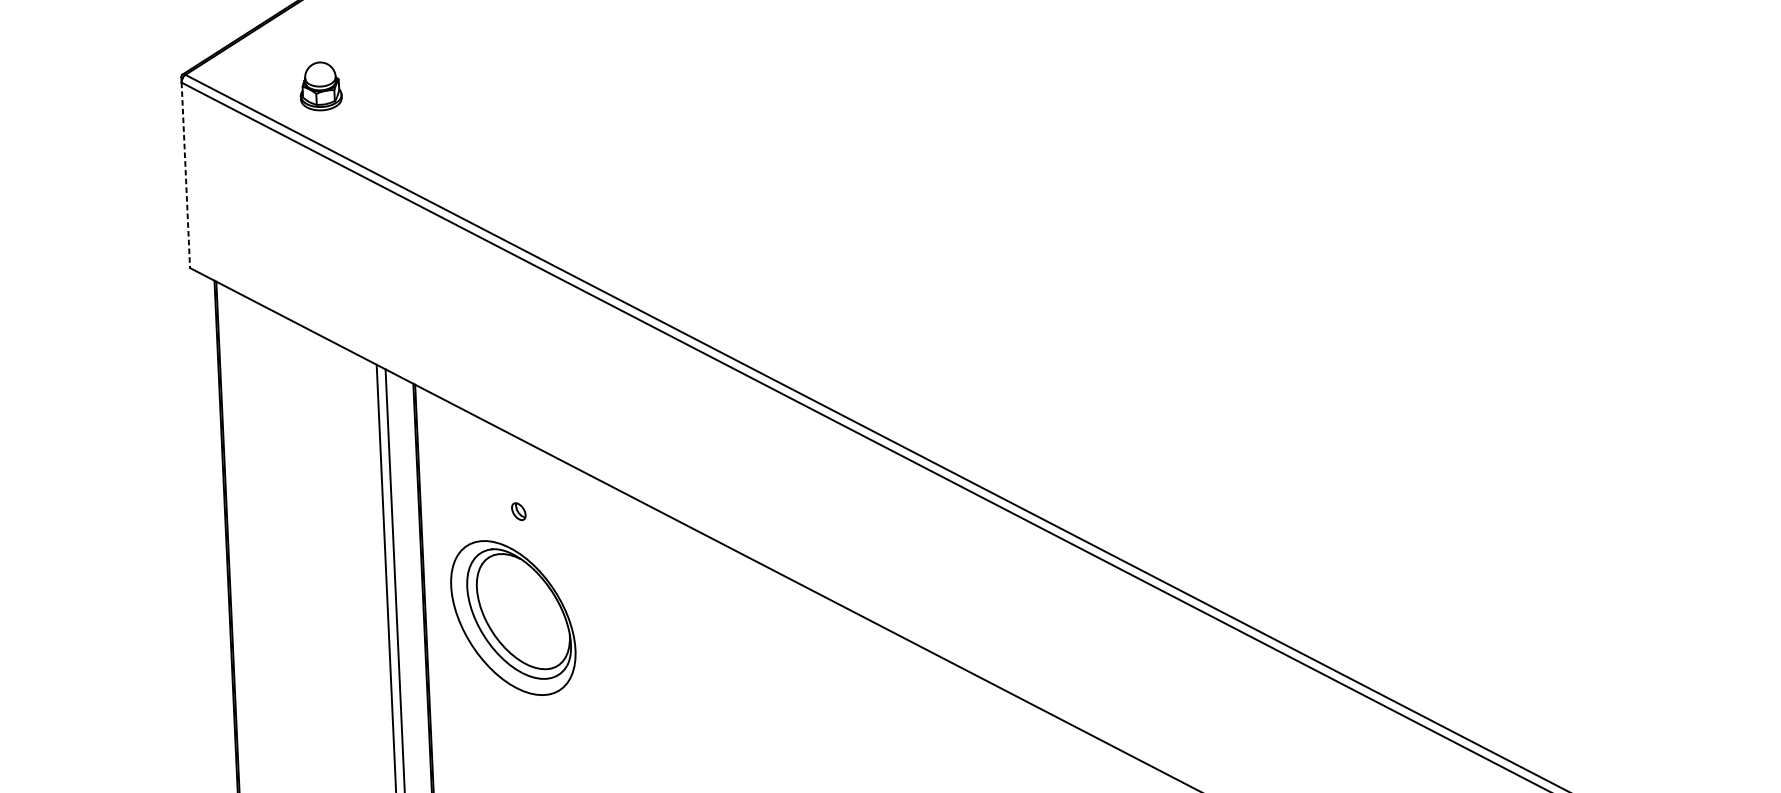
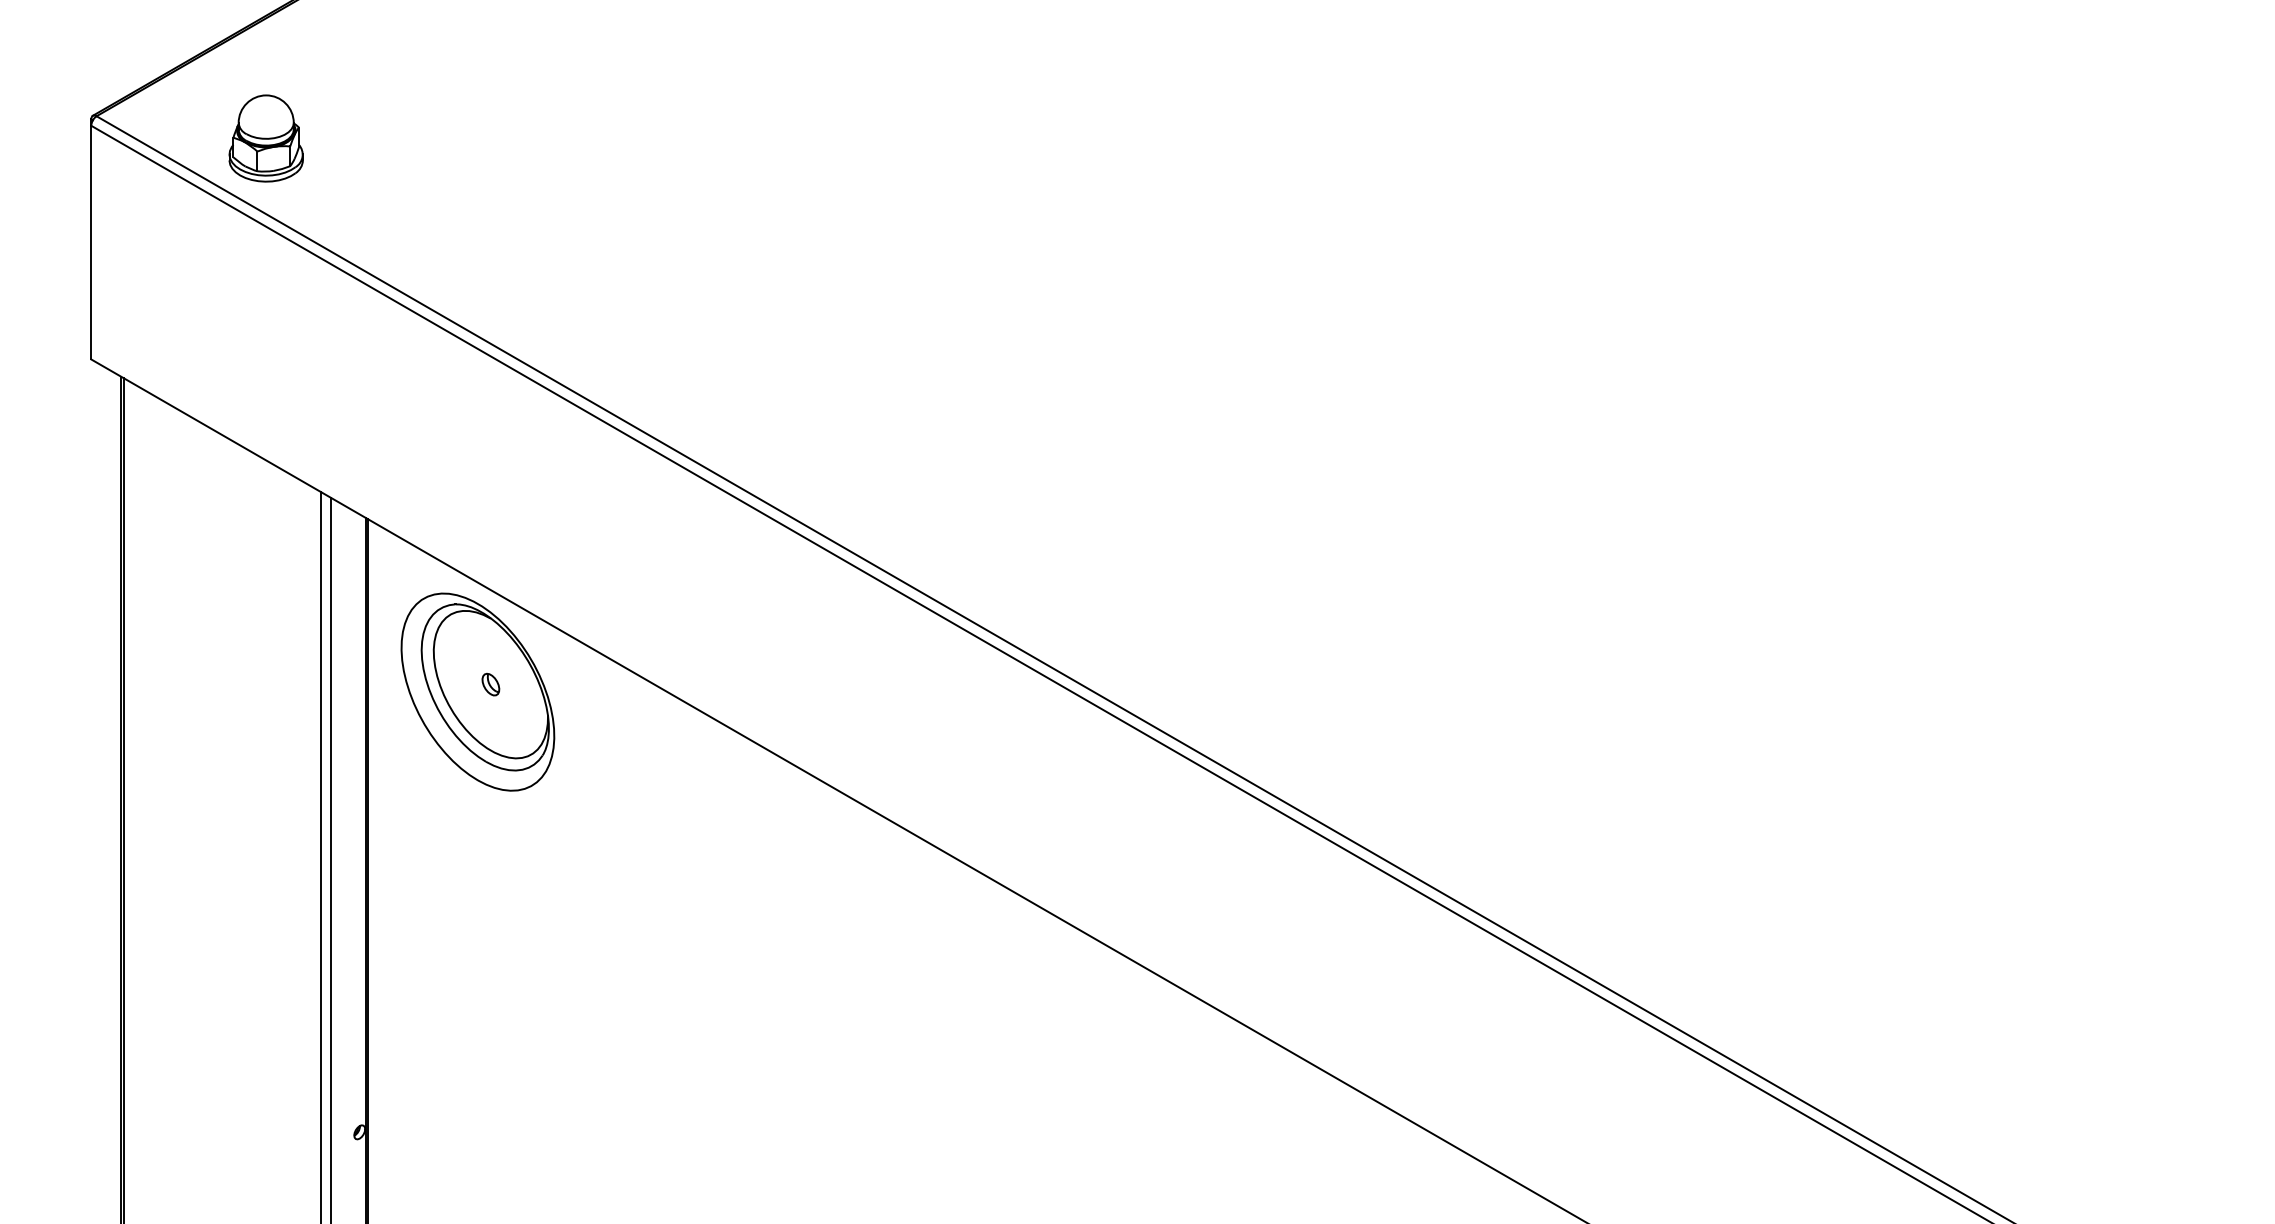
part: (320, 86) -> (265, 138), size x1.43
line: (185, 175) -> (91, 242), dashed -> solid
part: (512, 617) -> (477, 691), moved

